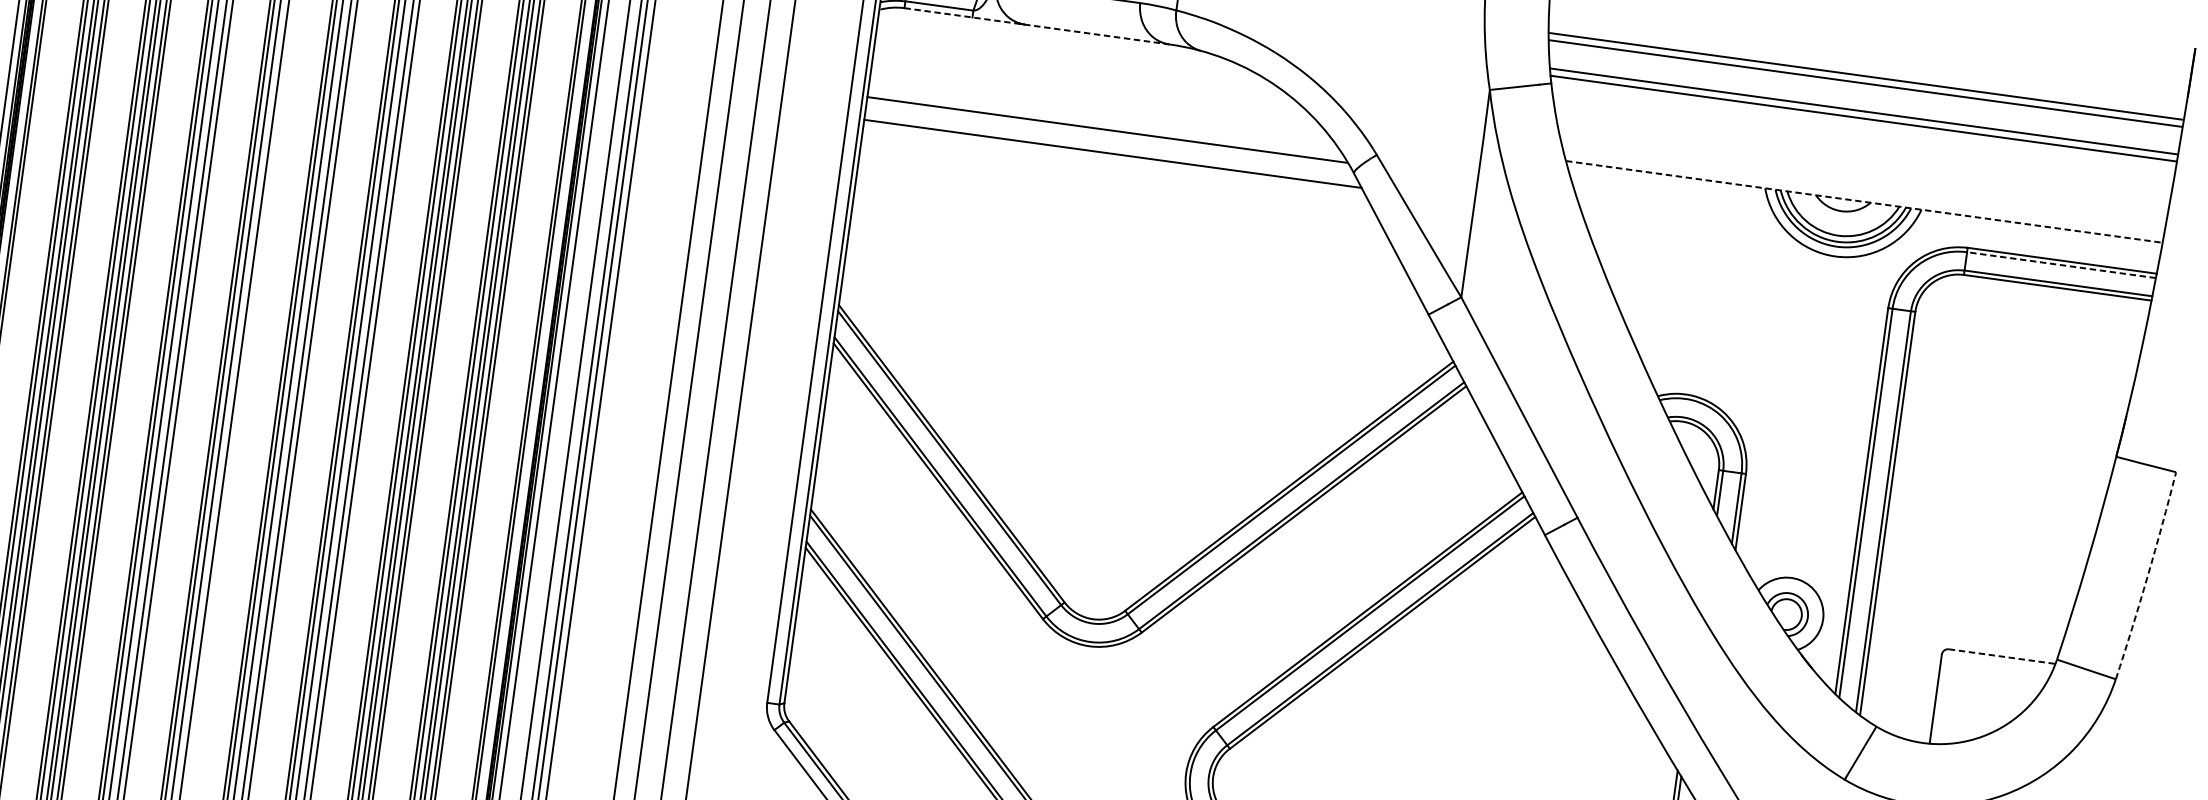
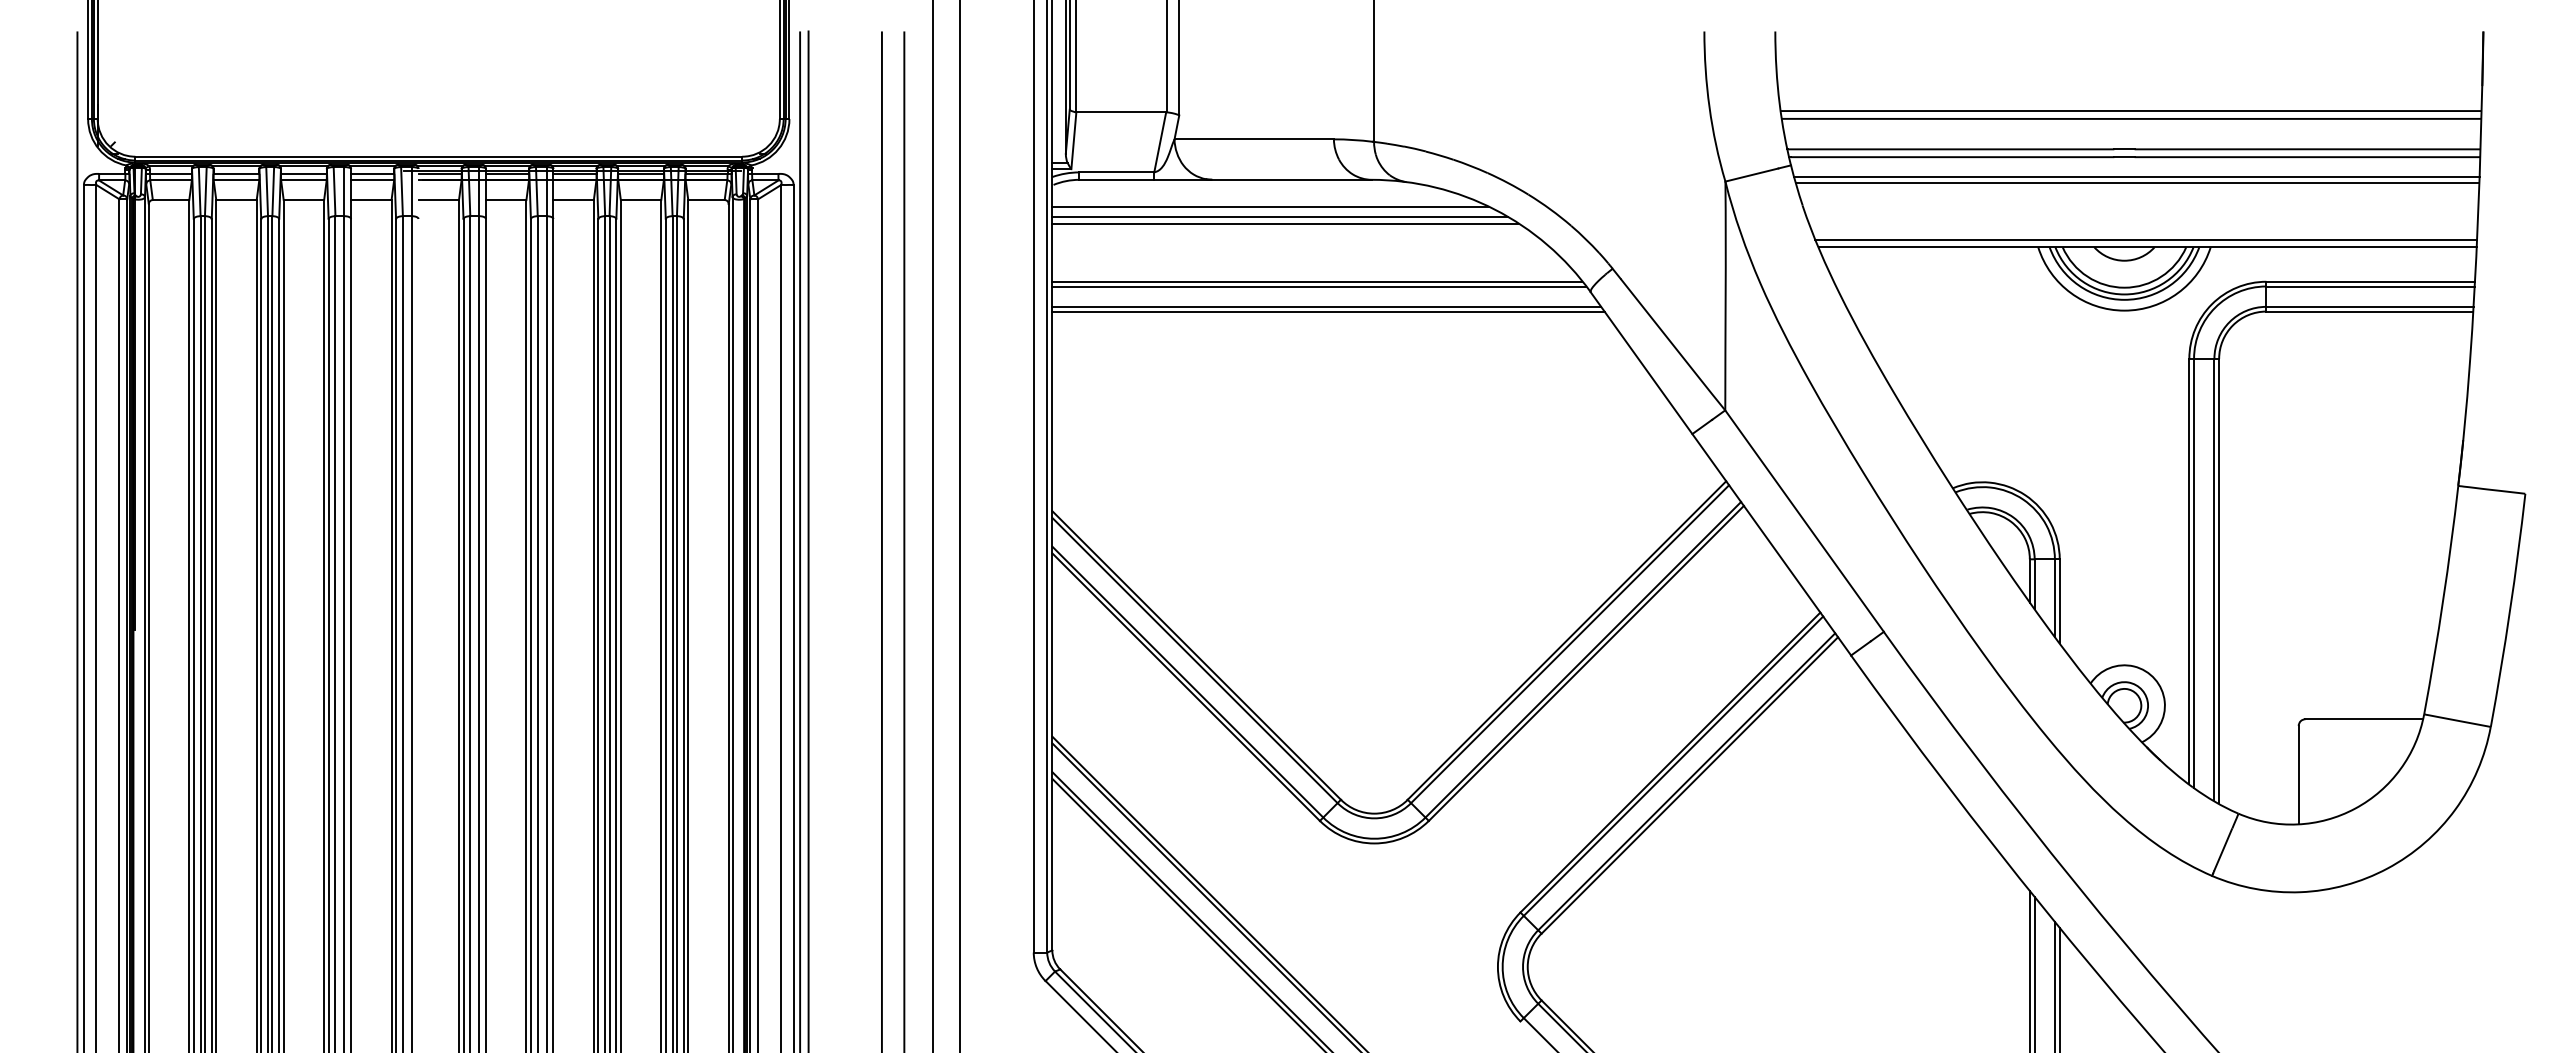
line: (1037, 26) -> (1226, 179), dashed -> solid
line: (1074, 56) -> (1270, 206), added
line: (1081, 66) -> (1279, 216), added
line: (1085, 73) -> (1285, 223), added
line: (1108, 134) -> (1319, 286), added
line: (1863, 136) -> (2136, 176), added
line: (1863, 141) -> (2137, 182), added
line: (1113, 158) -> (1328, 311), added
line: (1864, 194) -> (2146, 239), added
line: (1865, 202) -> (2148, 247), dashed -> solid
line: (2061, 265) -> (2370, 286), dashed -> solid
arc: (2148, 576) -> (2510, 610), dashed -> solid
line: (2002, 656) -> (2364, 719), dashed -> solid

